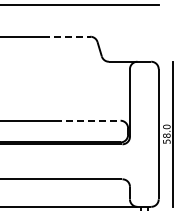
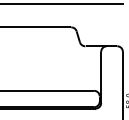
line: (65, 36) -> (52, 27), dashed -> solid
line: (87, 120) -> (69, 90), dashed -> solid

